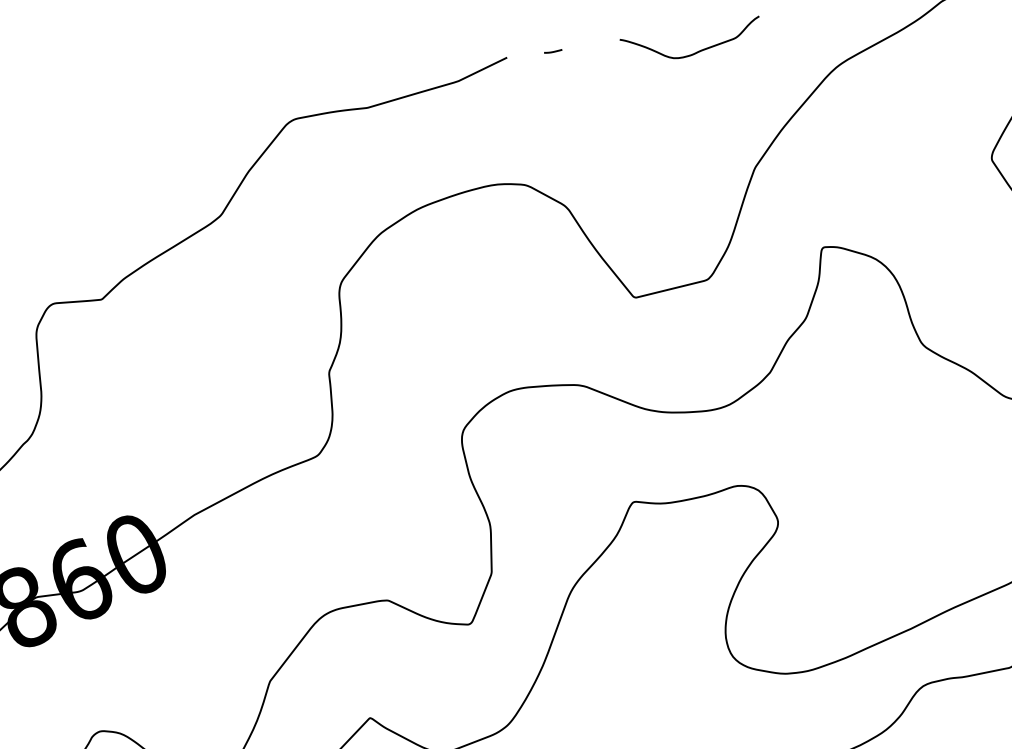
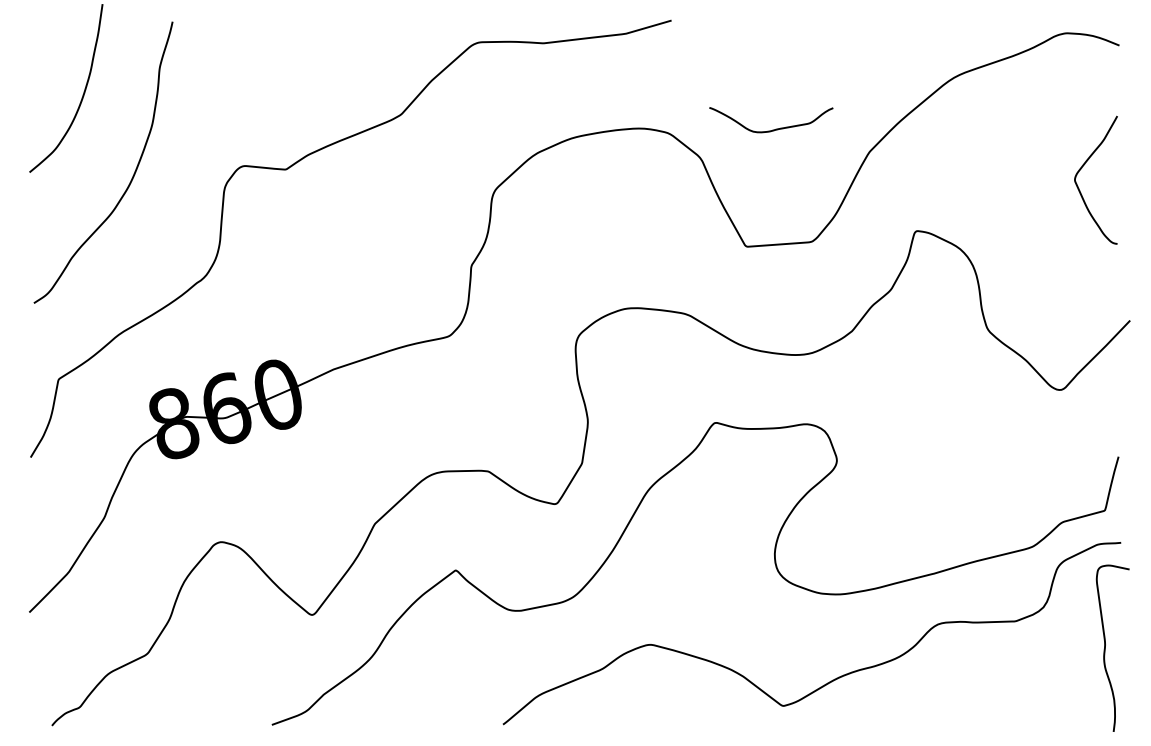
line: (553, 51) -> (712, 22), removed
curve: (694, 52) -> (772, 129), moved

